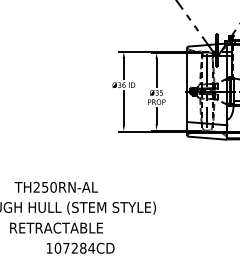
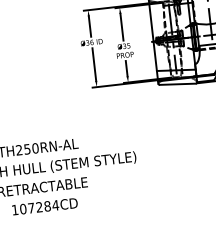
text: (80, 247) -> (44, 205), moved

